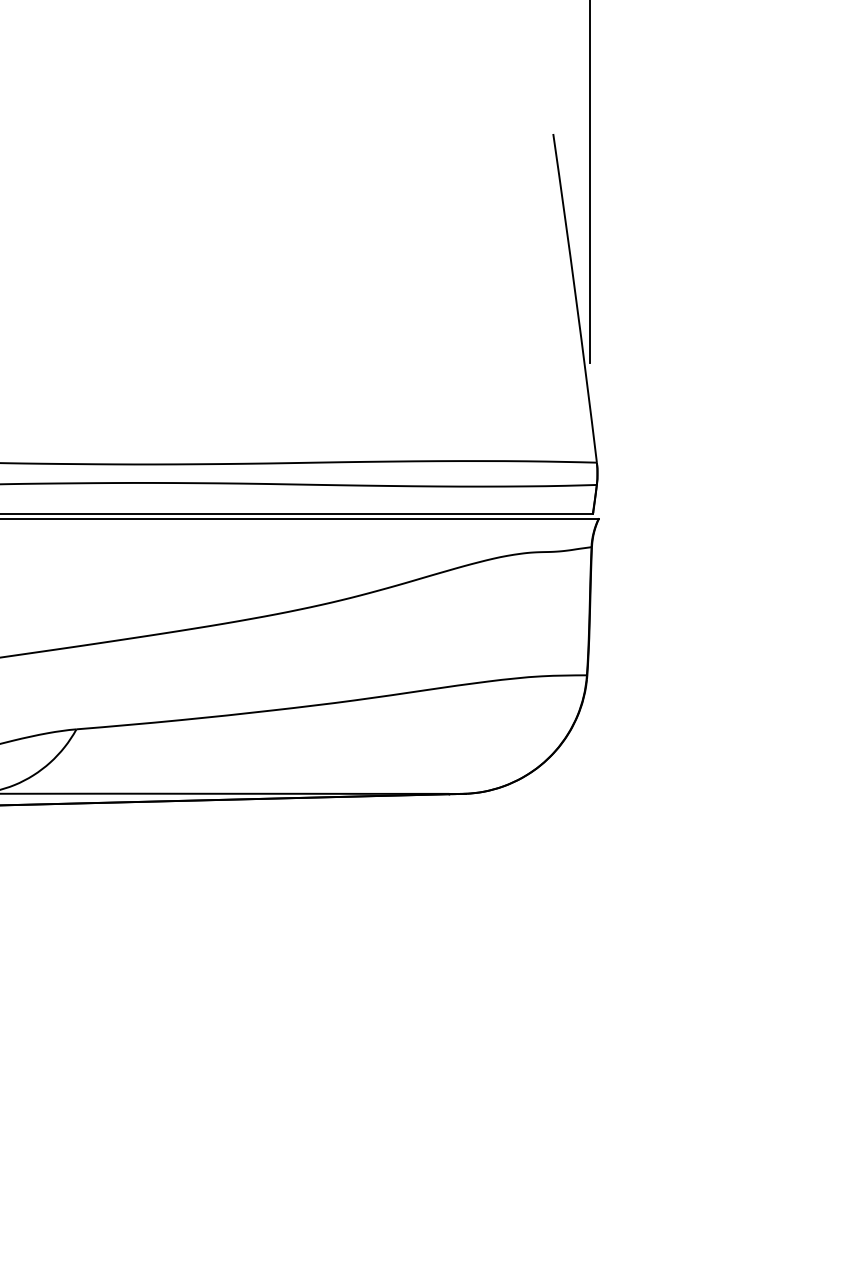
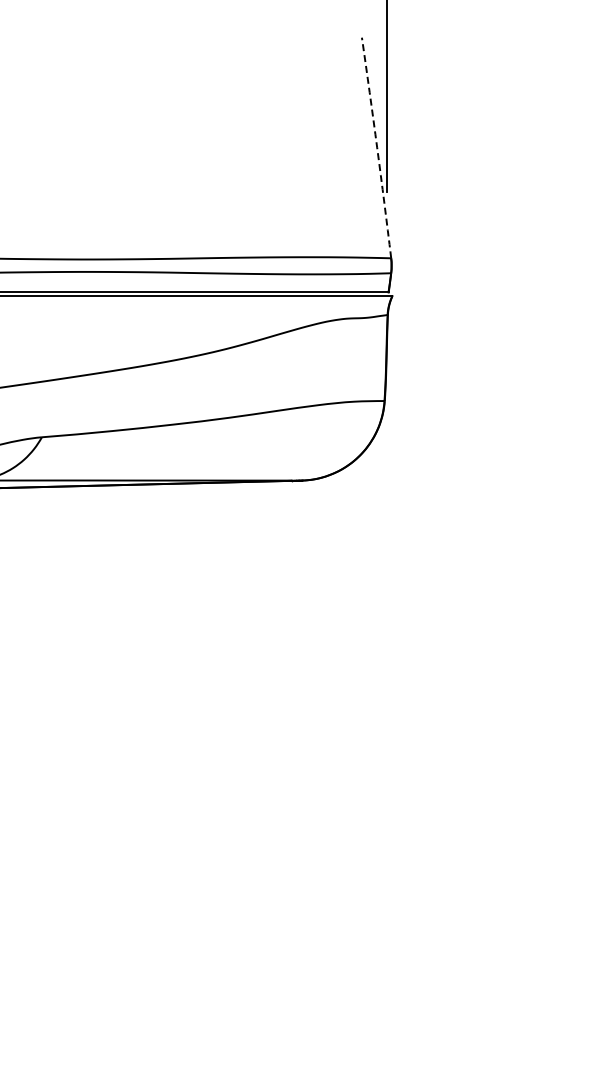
arc: (576, 297) -> (377, 147), solid -> dashed

